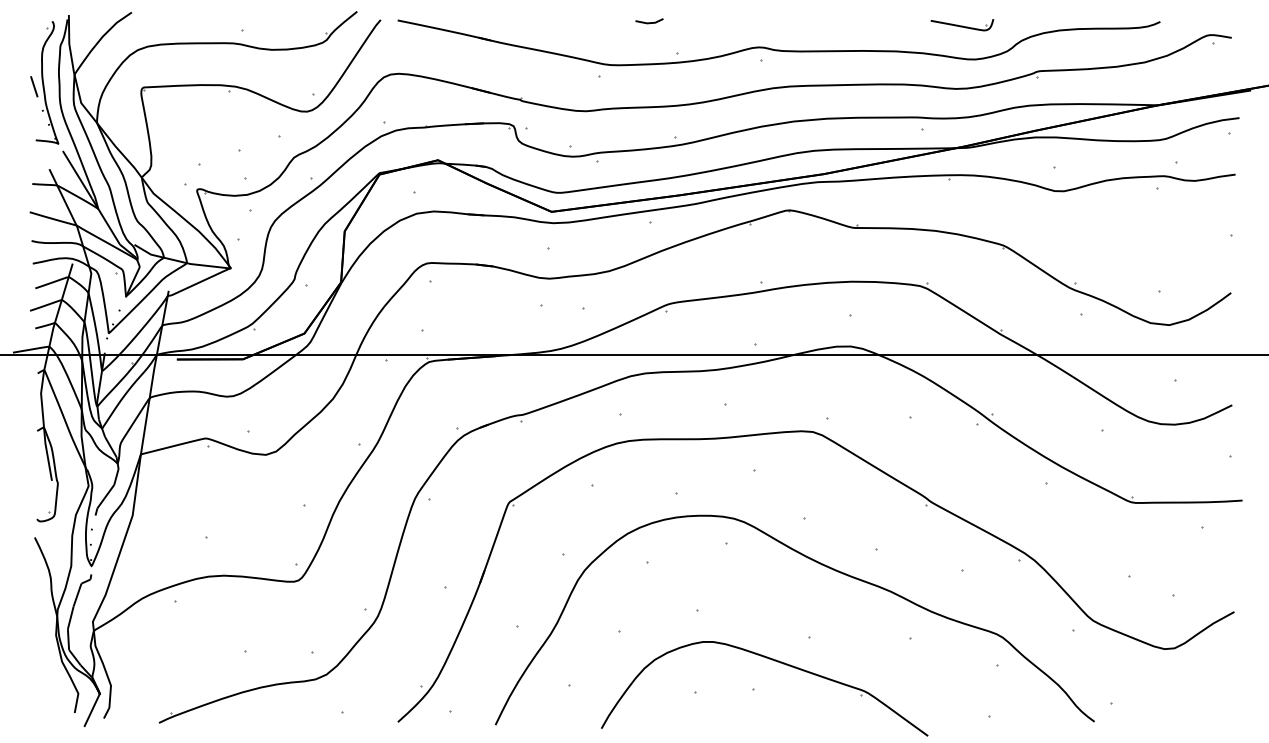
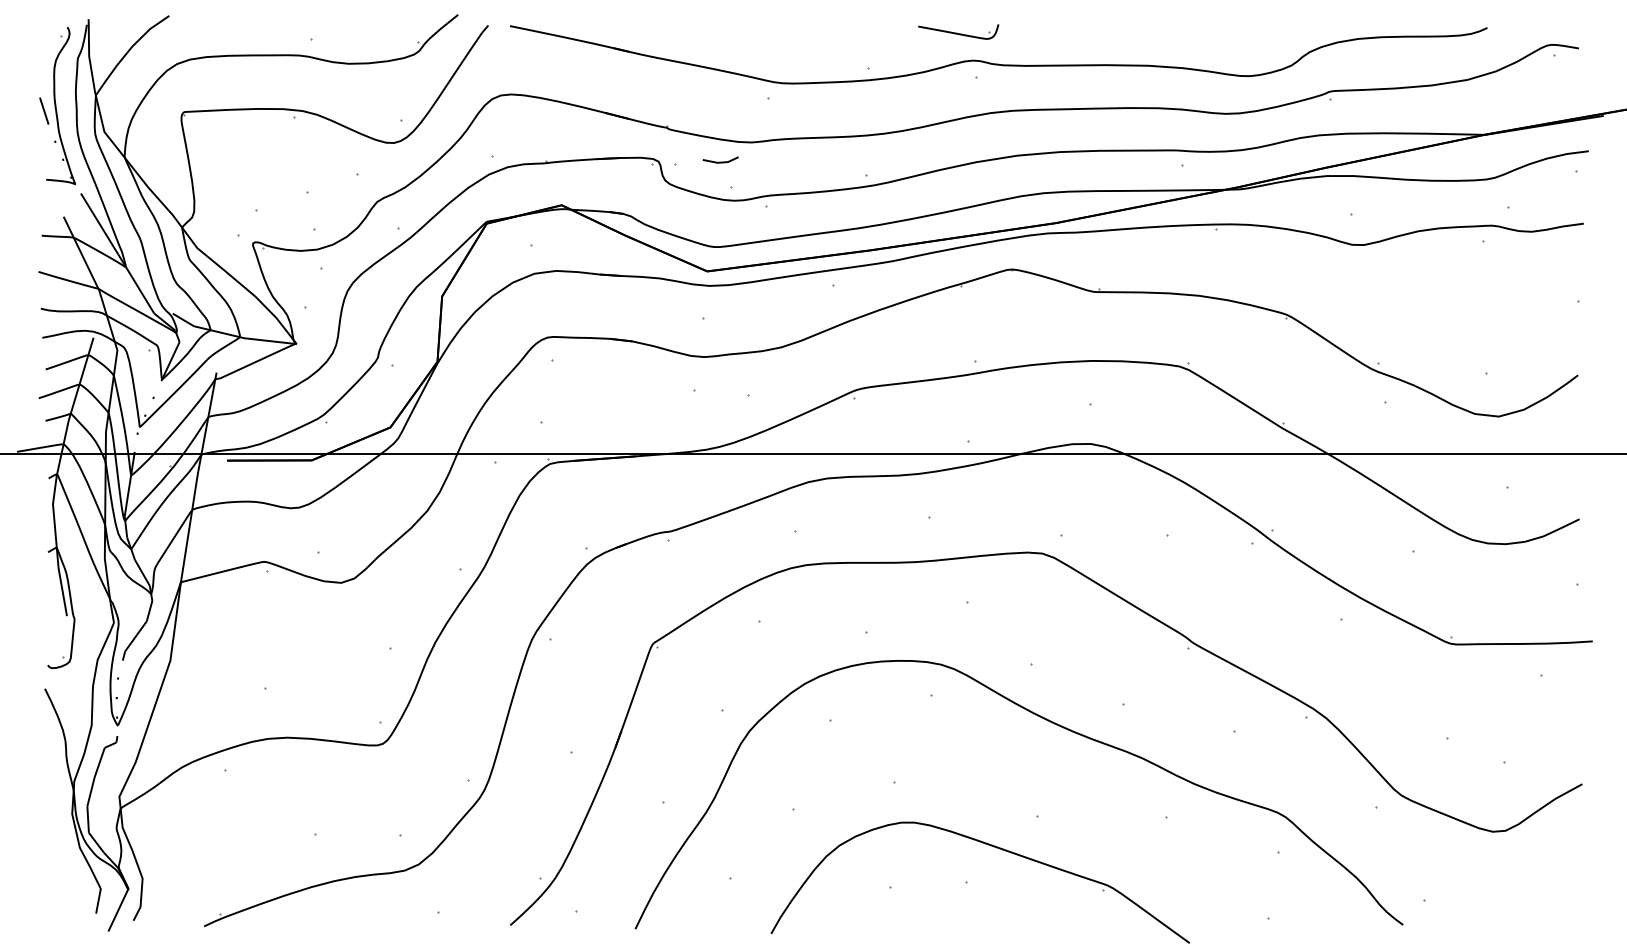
line: (649, 22) -> (720, 161), moved
part: (962, 24) -> (958, 31), moved

